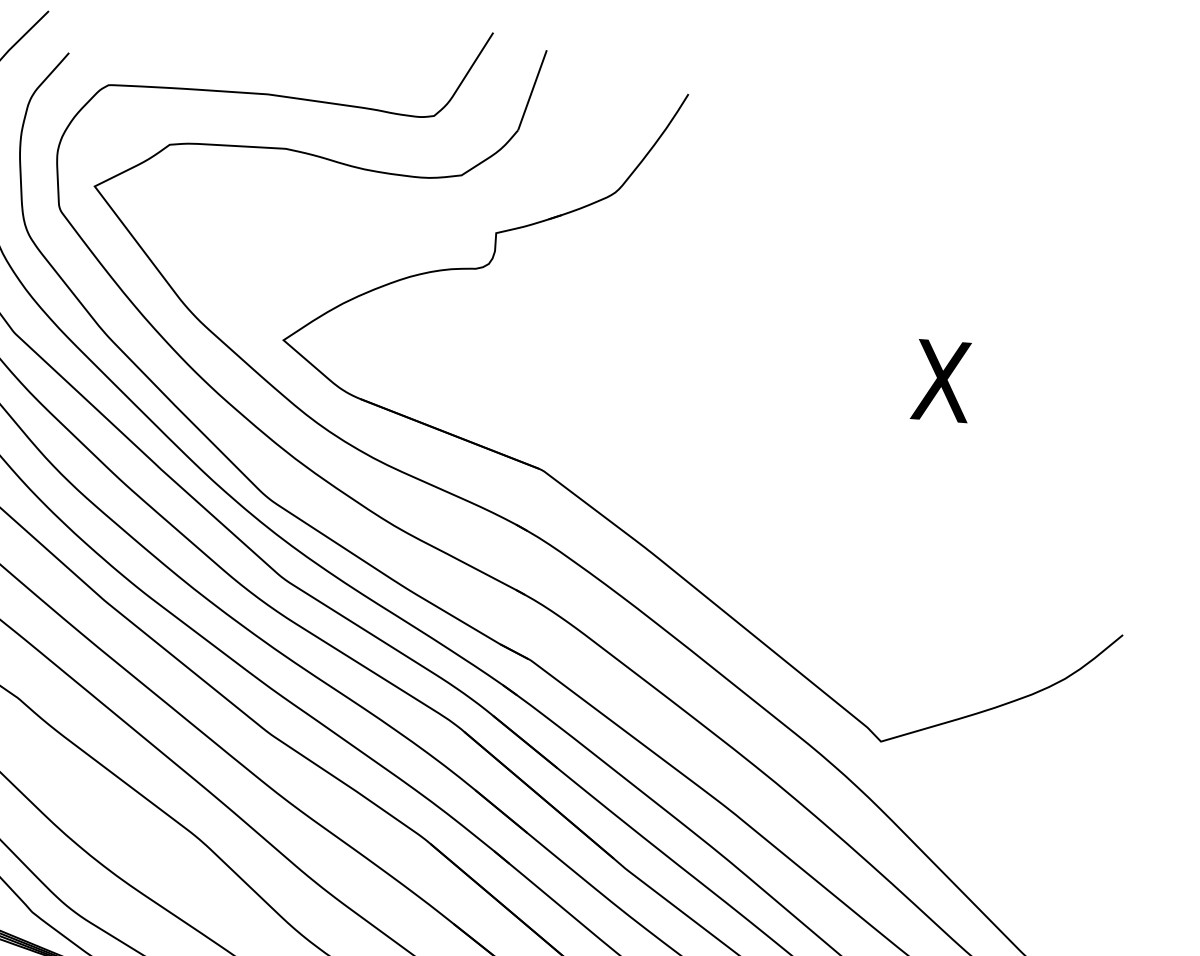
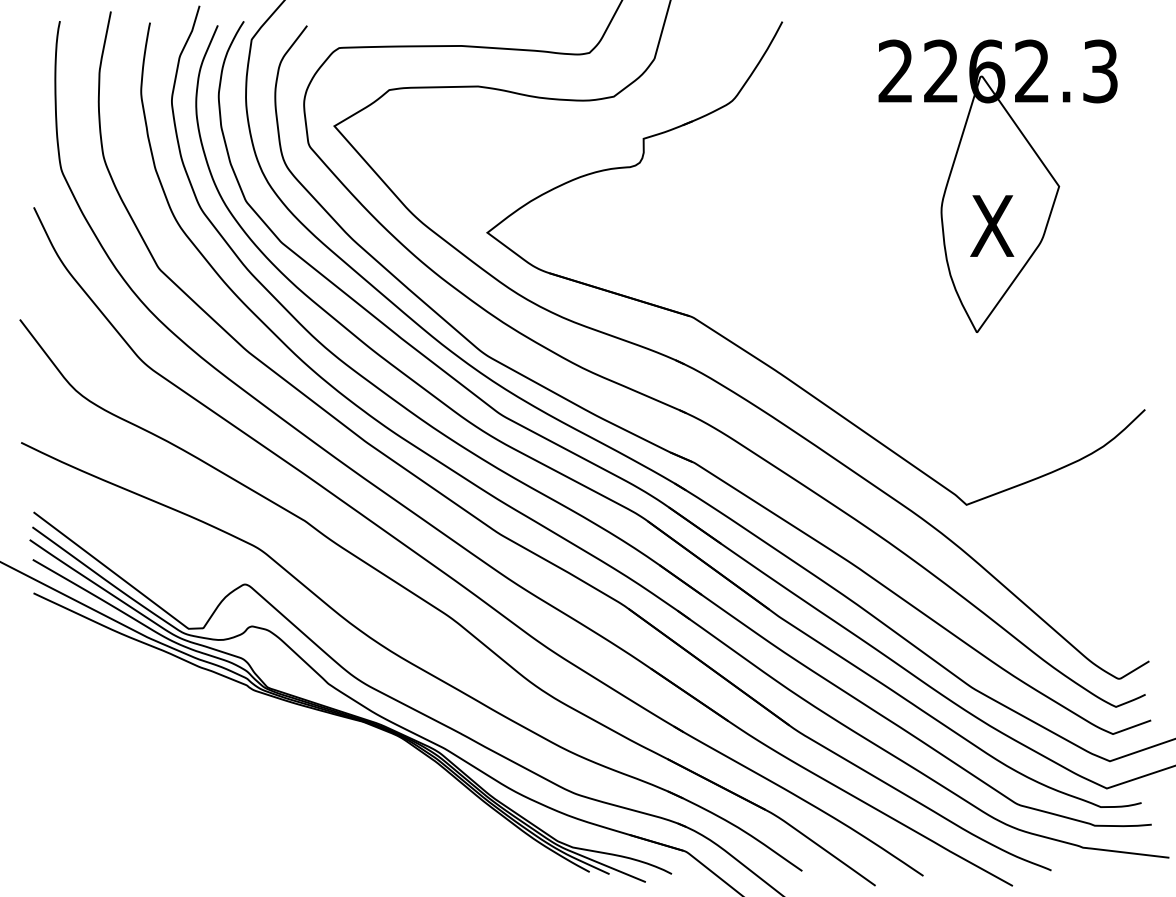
part: (952, 328) -> (997, 185), added

